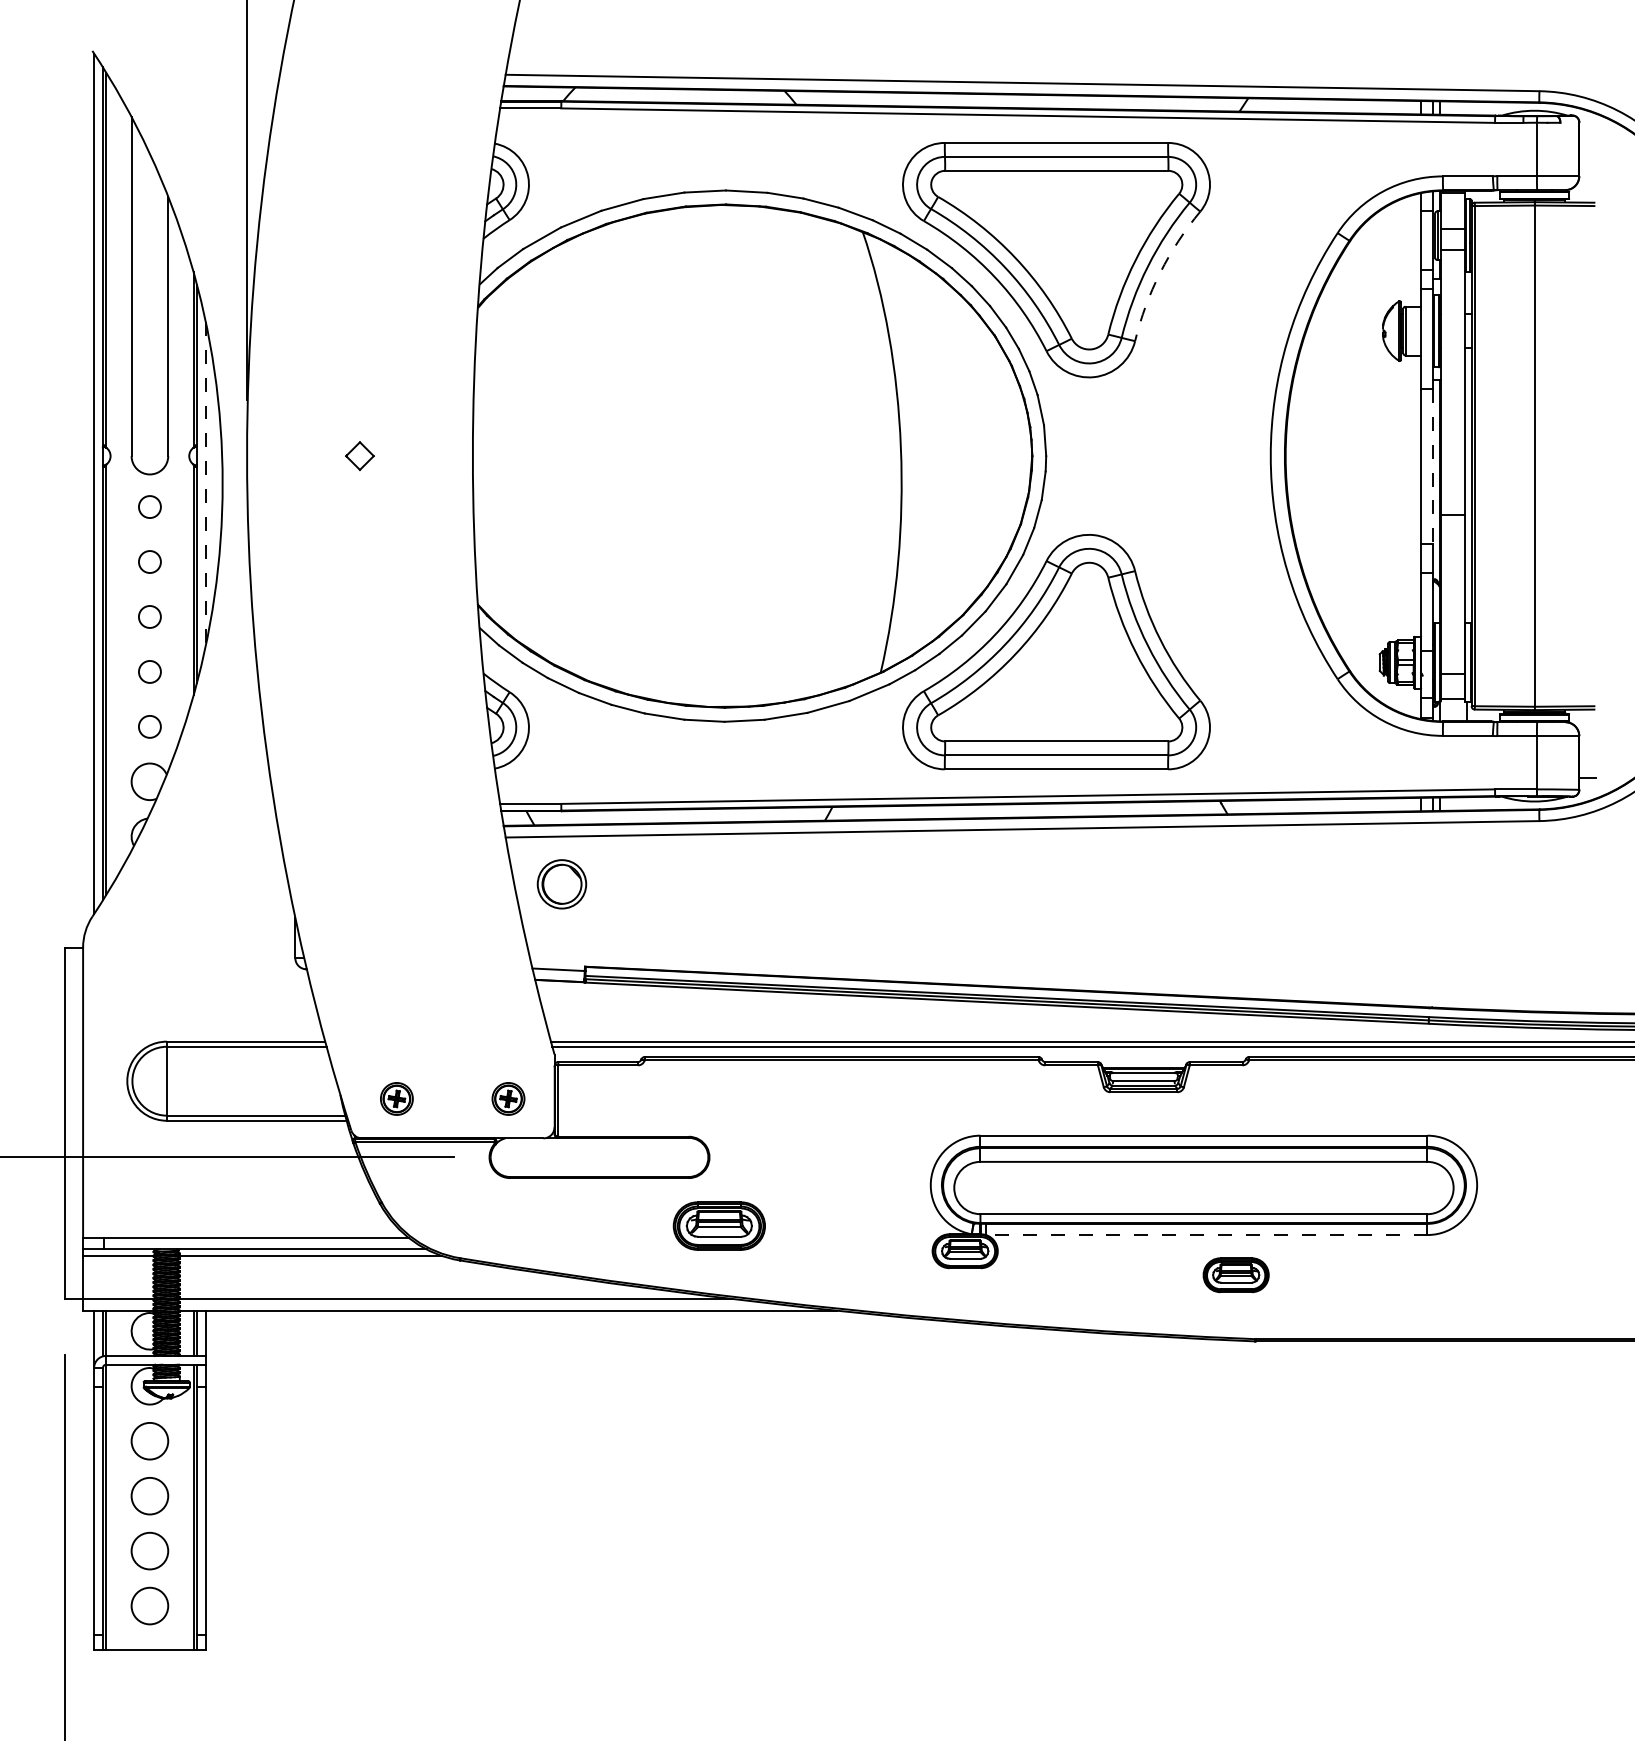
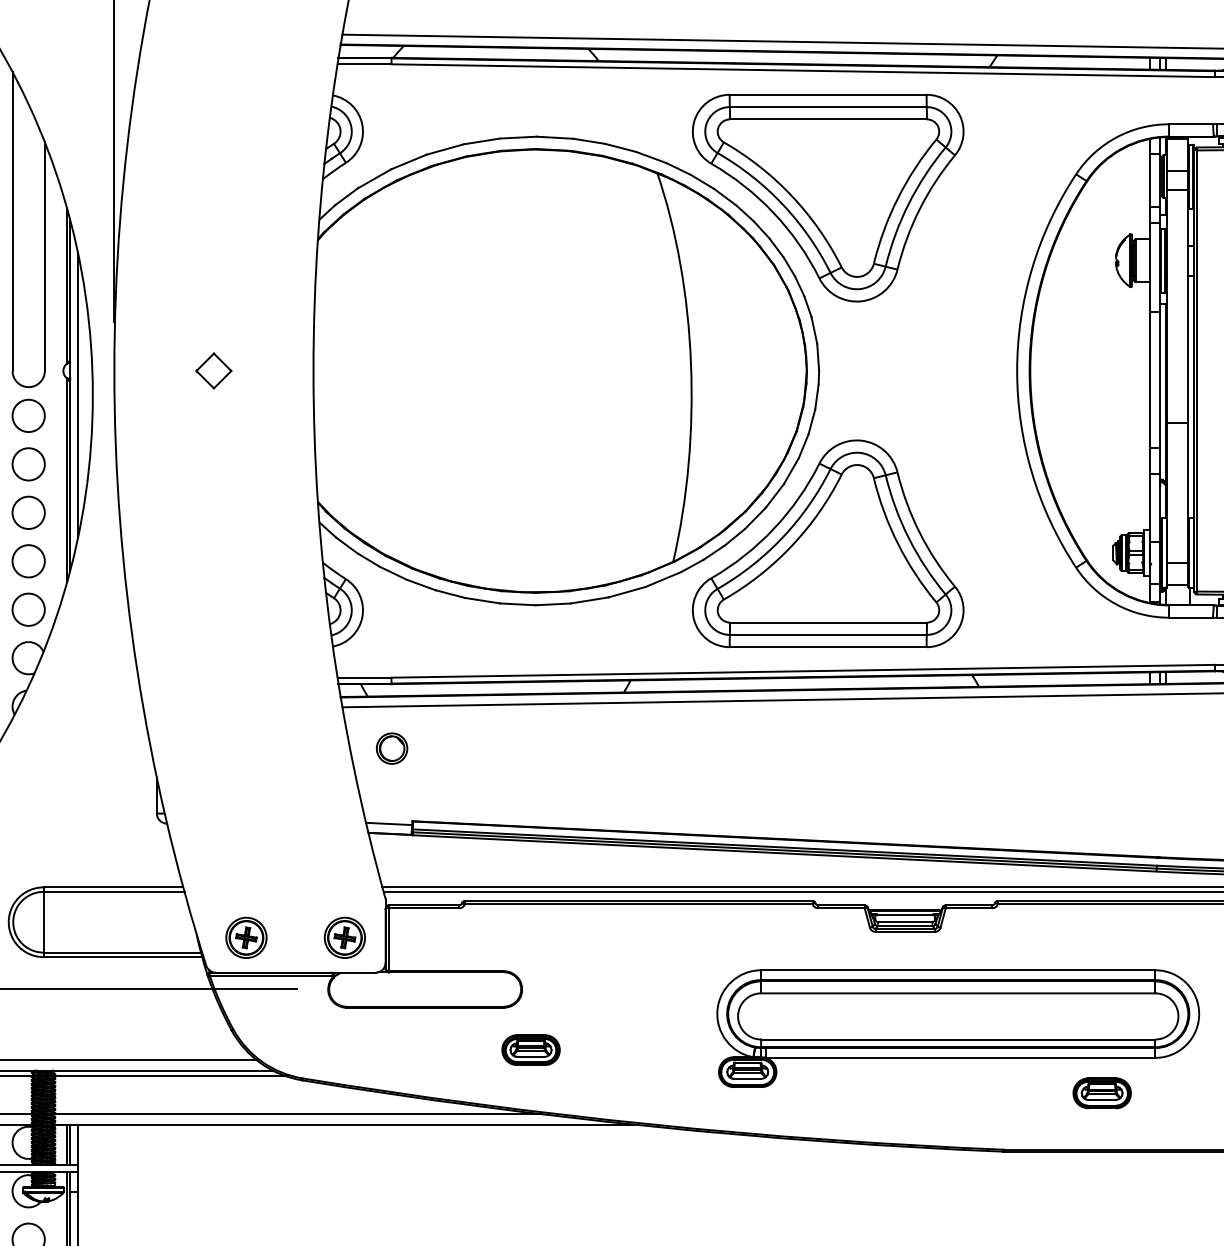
arc: (1160, 272) -> (919, 209), dashed -> solid
part: (359, 455) -> (213, 370), size x1.43
line: (1432, 466) -> (1159, 380), dashed -> solid
line: (205, 484) -> (77, 395), dashed -> solid
circle: (149, 506) -> (28, 415), size x1.67
circle: (149, 561) -> (28, 463), size x1.67
circle: (149, 616) -> (28, 512), size x1.67
circle: (149, 671) -> (28, 560), size x1.67
circle: (149, 726) -> (28, 609), size x1.67
part: (561, 884) -> (391, 748), size x0.71
part: (396, 1098) -> (246, 937), size x1.43
part: (508, 1098) -> (344, 937), size x1.43
part: (719, 1226) -> (531, 1050), size x0.71
line: (1206, 1235) -> (960, 1058), dashed -> solid
part: (1235, 1275) -> (1101, 1093), moved

